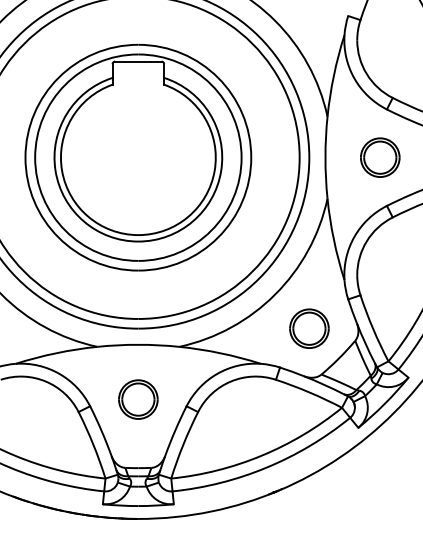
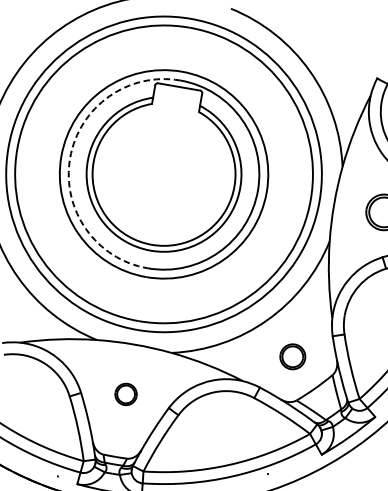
arc: (35, 157) -> (70, 158), solid -> dashed
part: (309, 328) -> (292, 356), size x0.7
part: (138, 399) -> (126, 394), size x0.6

